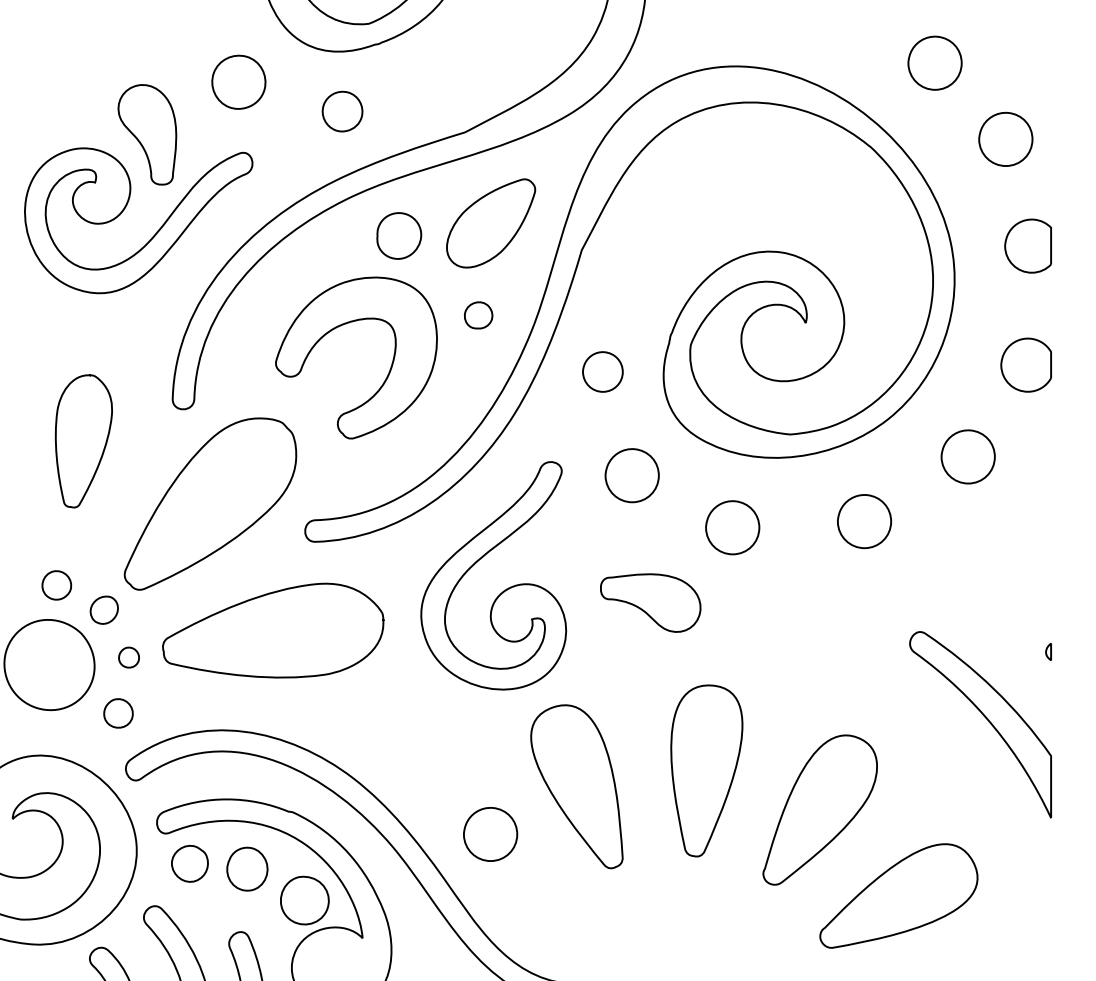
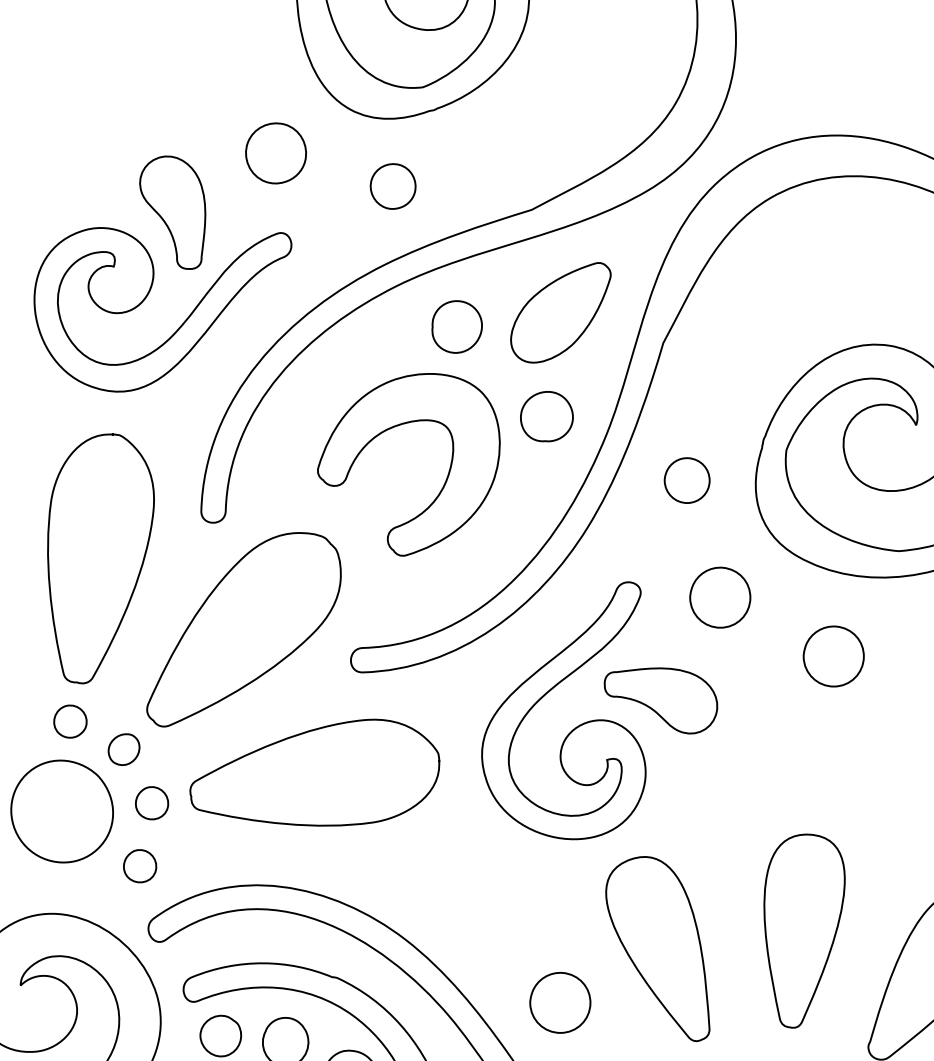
part: (478, 315) -> (546, 416), size x1.67
part: (83, 441) -> (100, 559), size x1.67
part: (650, 602) -> (660, 700), moved
part: (128, 657) -> (151, 803), size x1.43

